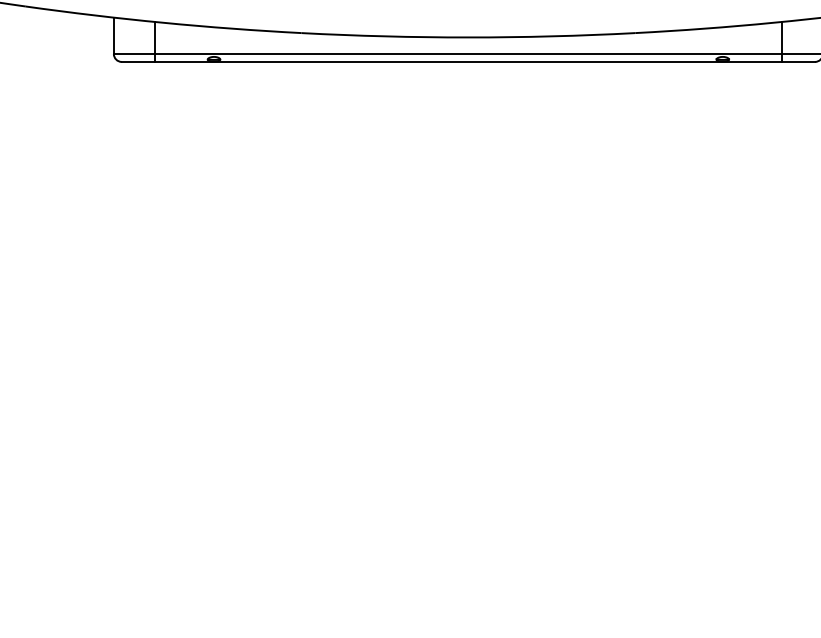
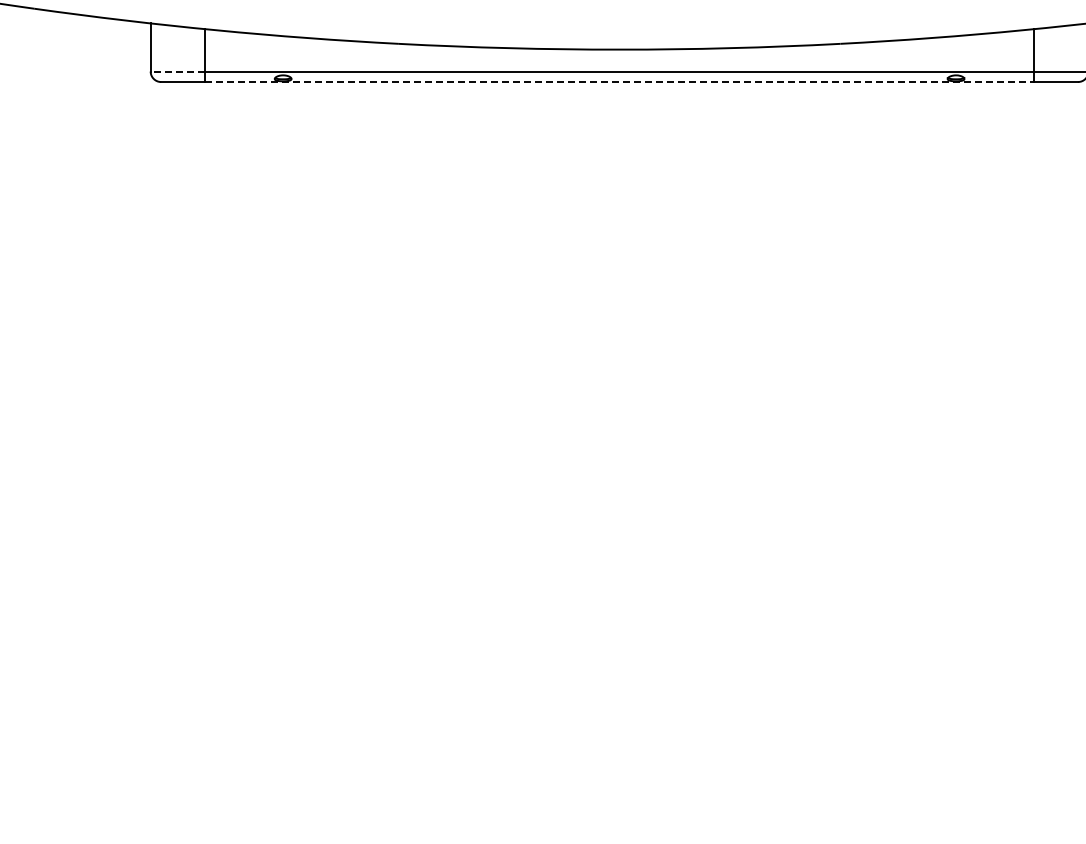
line: (134, 53) -> (177, 71), solid -> dashed
line: (469, 62) -> (620, 82), solid -> dashed

